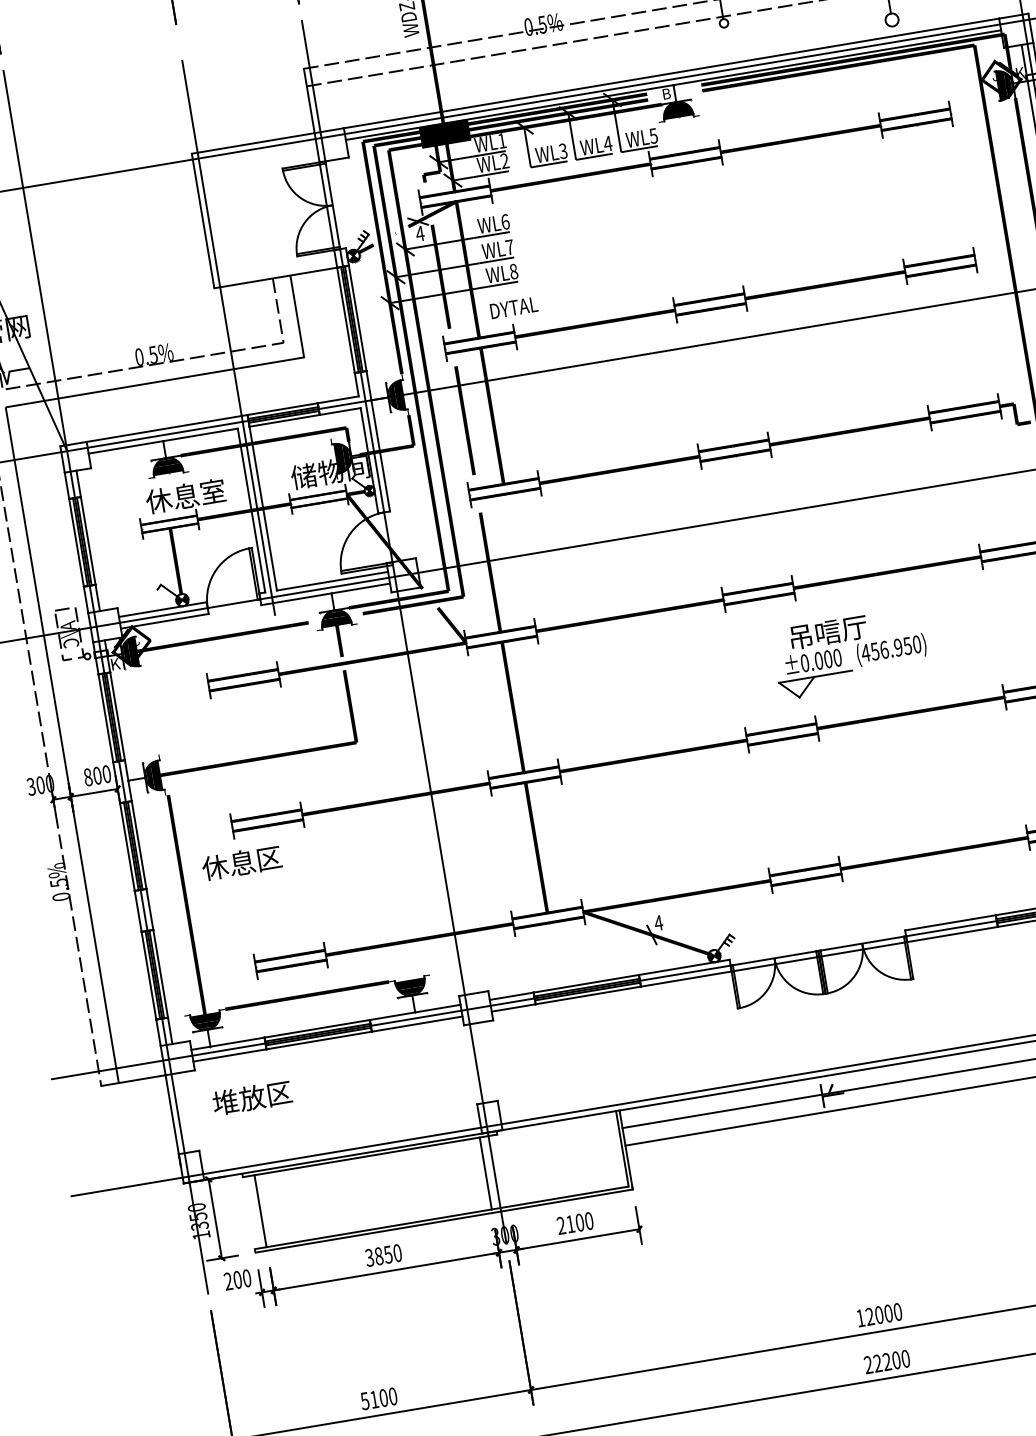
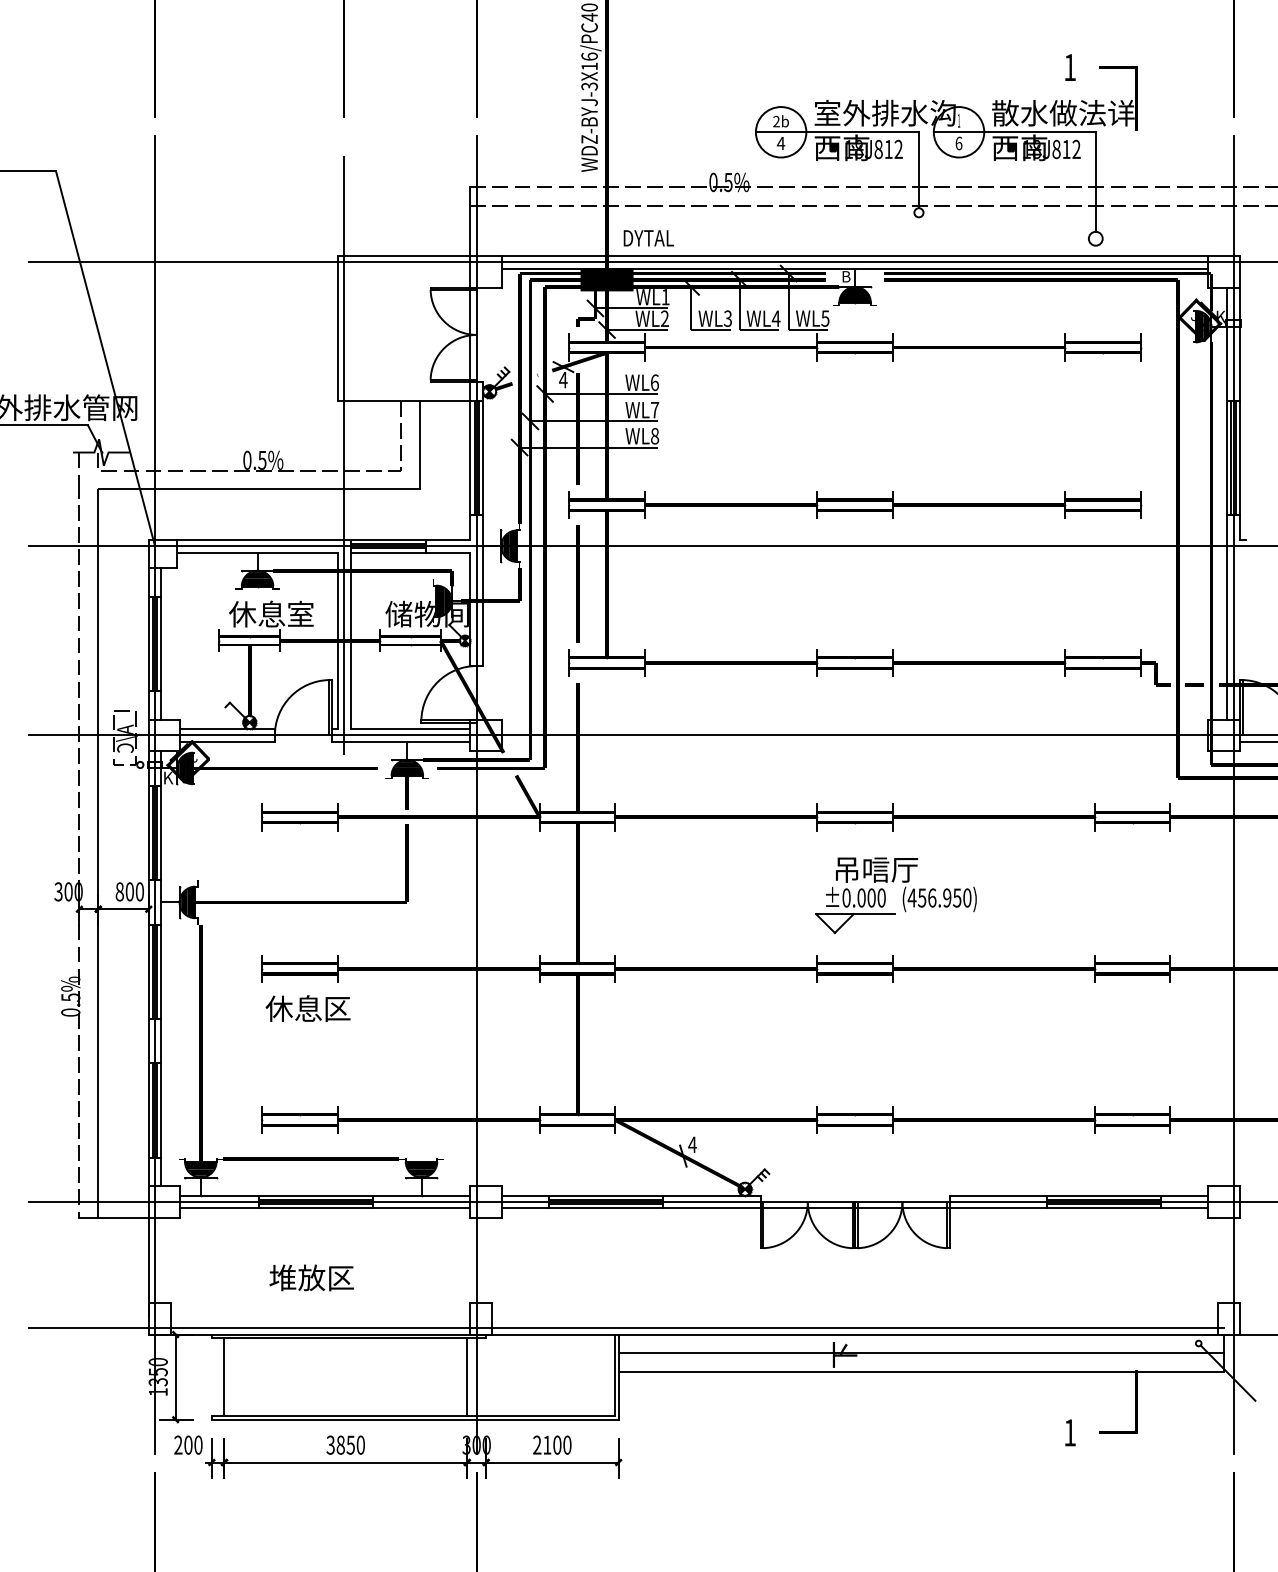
text: (513, 308) -> (648, 238), moved
part: (856, 654) -> (902, 897), moved
text: (241, 862) -> (307, 1008), moved
text: (252, 1097) -> (311, 1277), moved

